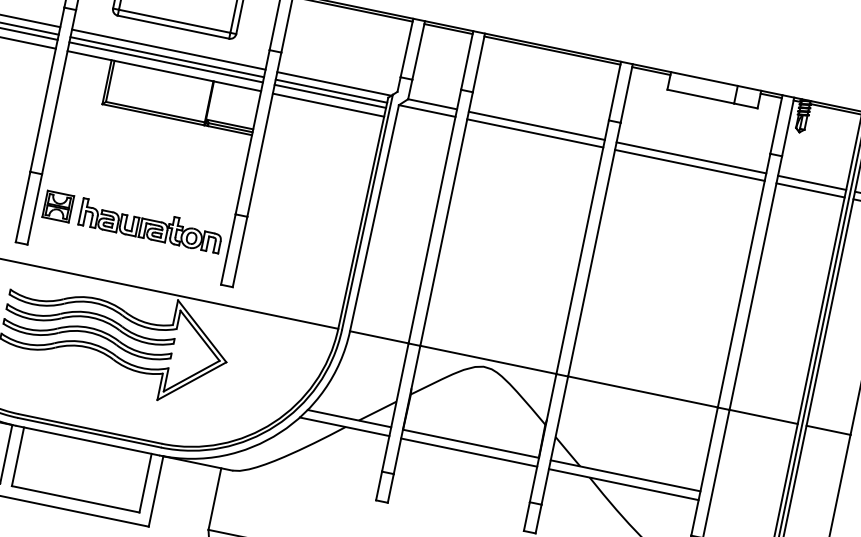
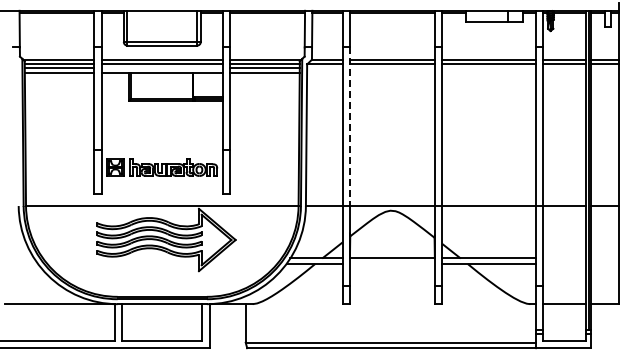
line: (164, 61) -> (161, 67), removed
line: (445, 220) -> (349, 127), solid -> dashed
line: (467, 451) -> (391, 263), removed

